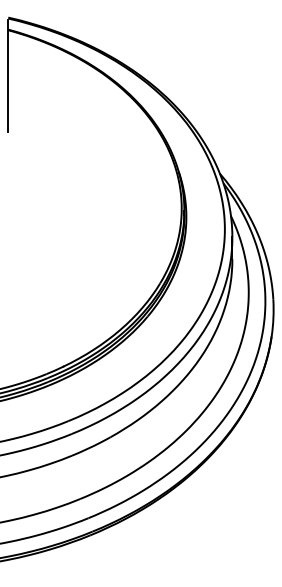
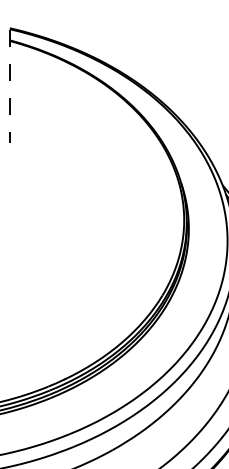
line: (8, 75) -> (10, 86), solid -> dashed

